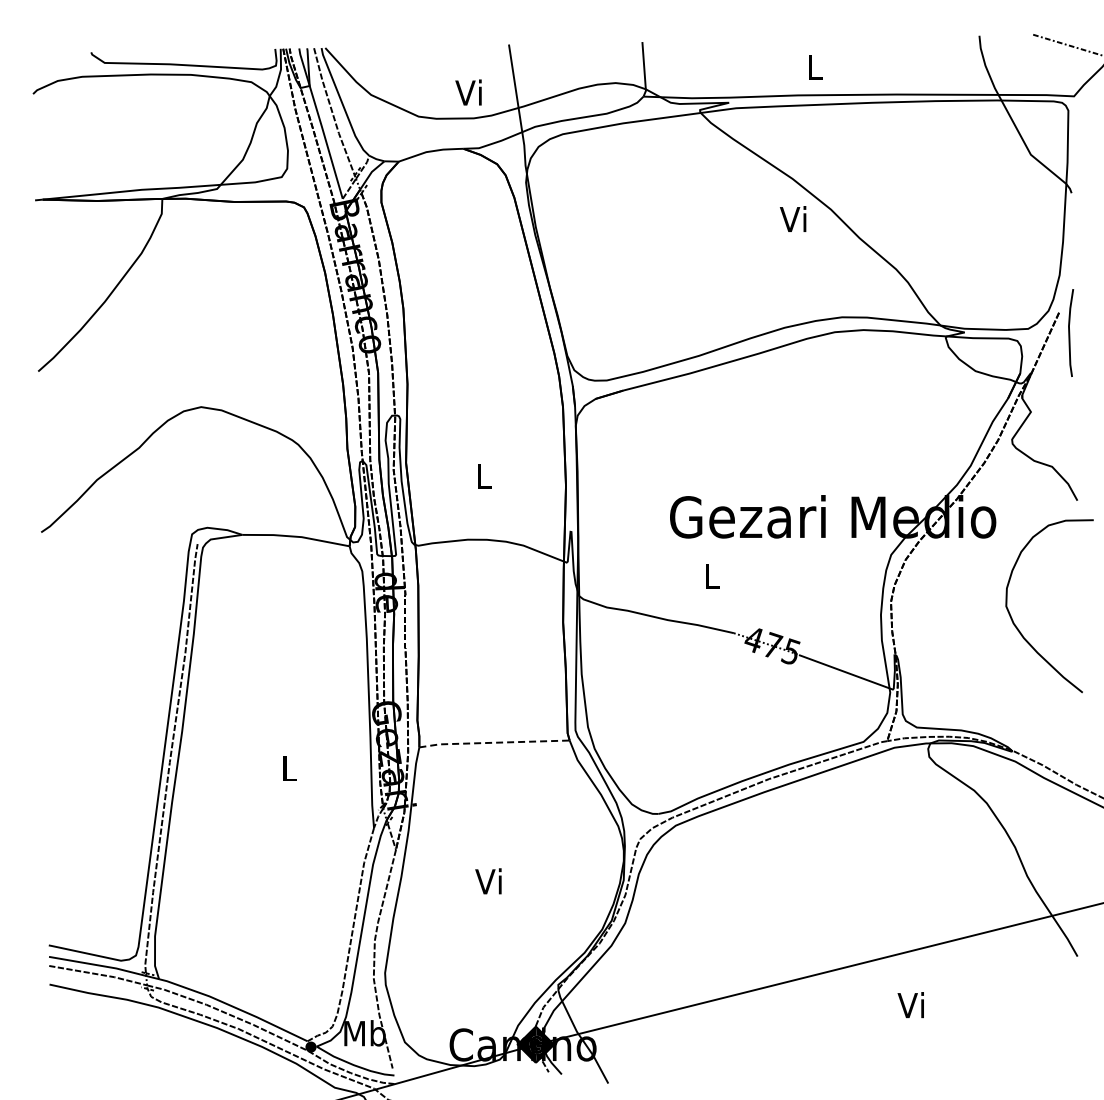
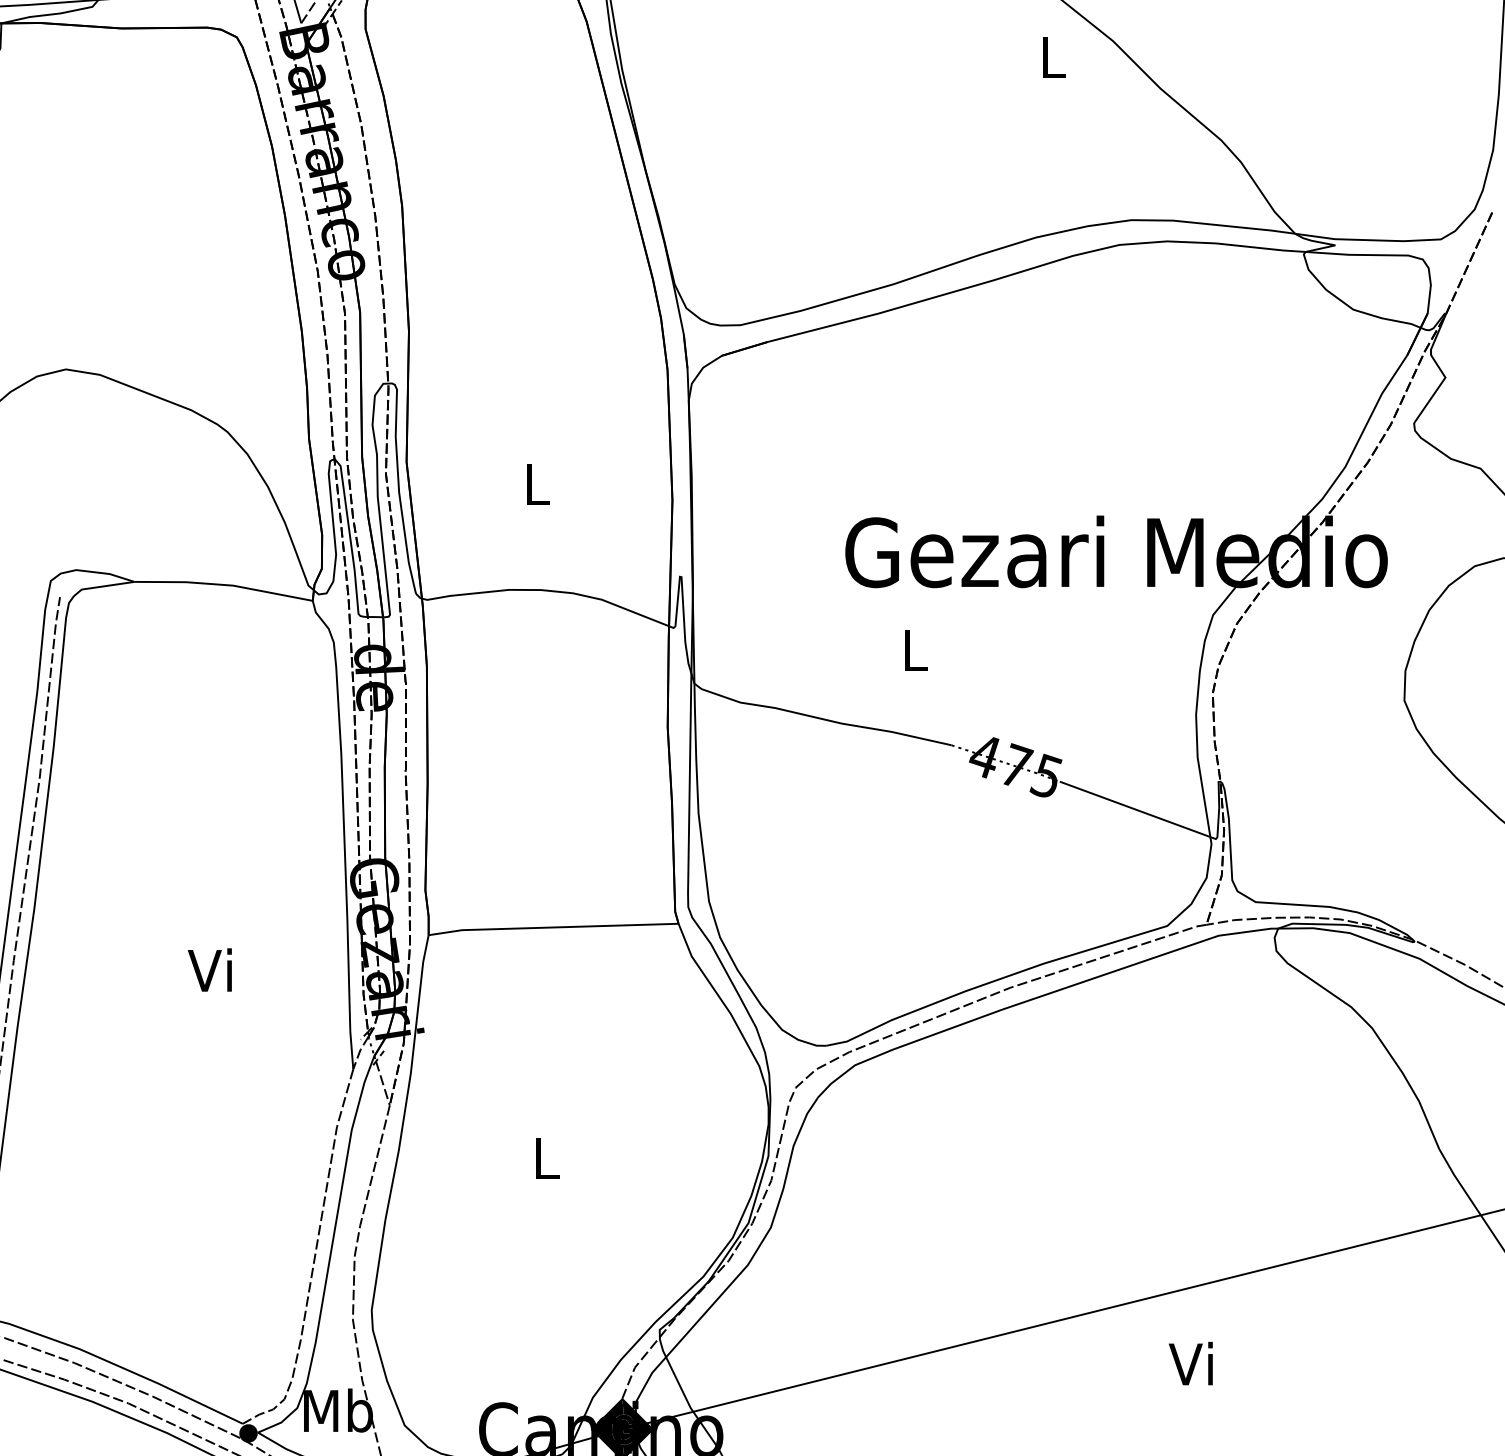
text: (792, 219) -> (1049, 57), Vi -> L
line: (494, 742) -> (553, 927), dashed -> solid
text: (287, 768) -> (209, 970), L -> Vi
text: (488, 881) -> (543, 1158), Vi -> L
text: (910, 1005) -> (1190, 1364), moved

